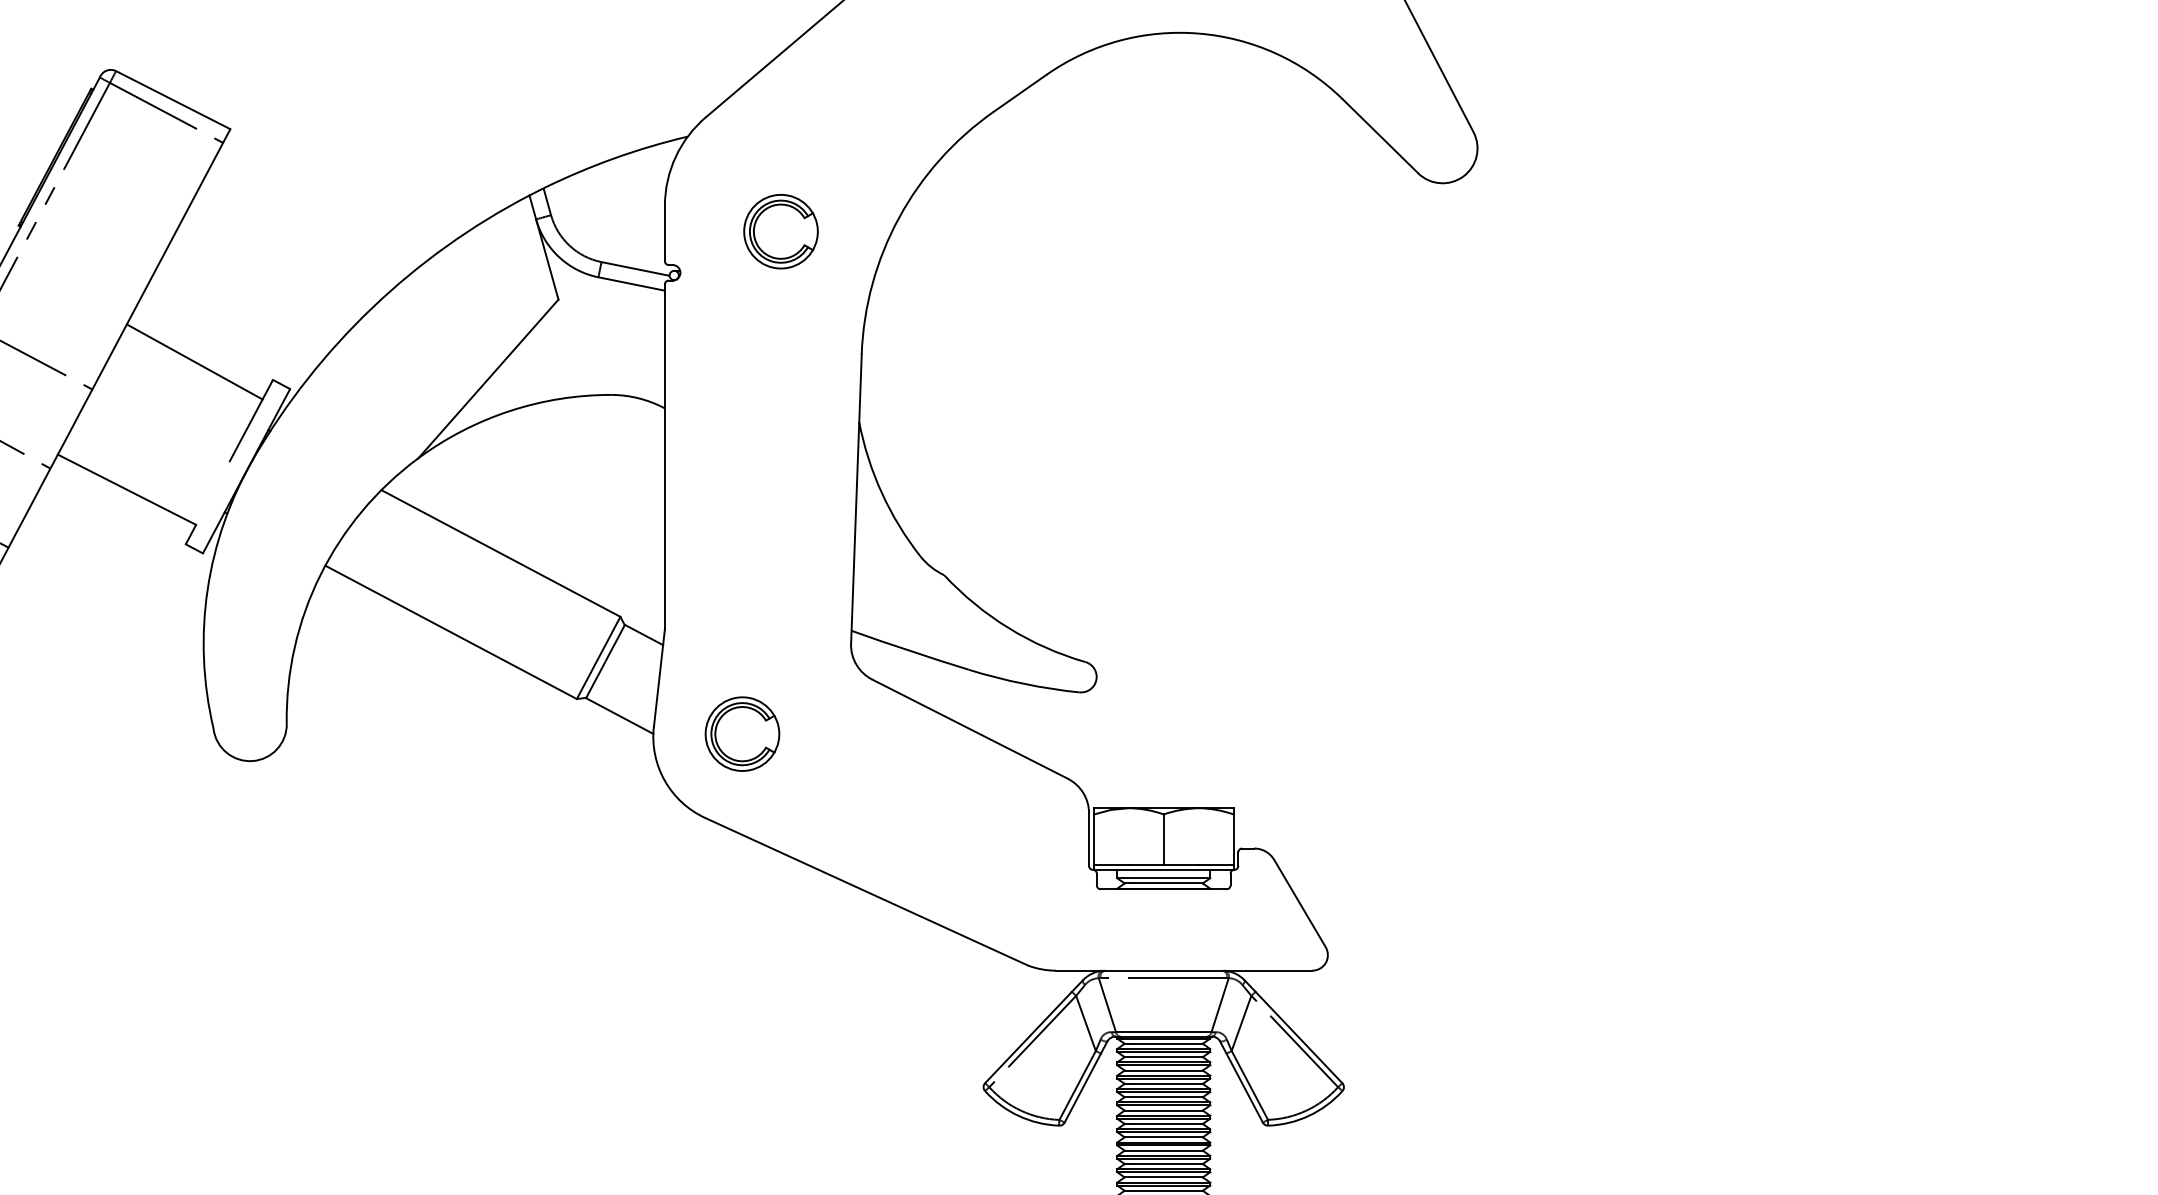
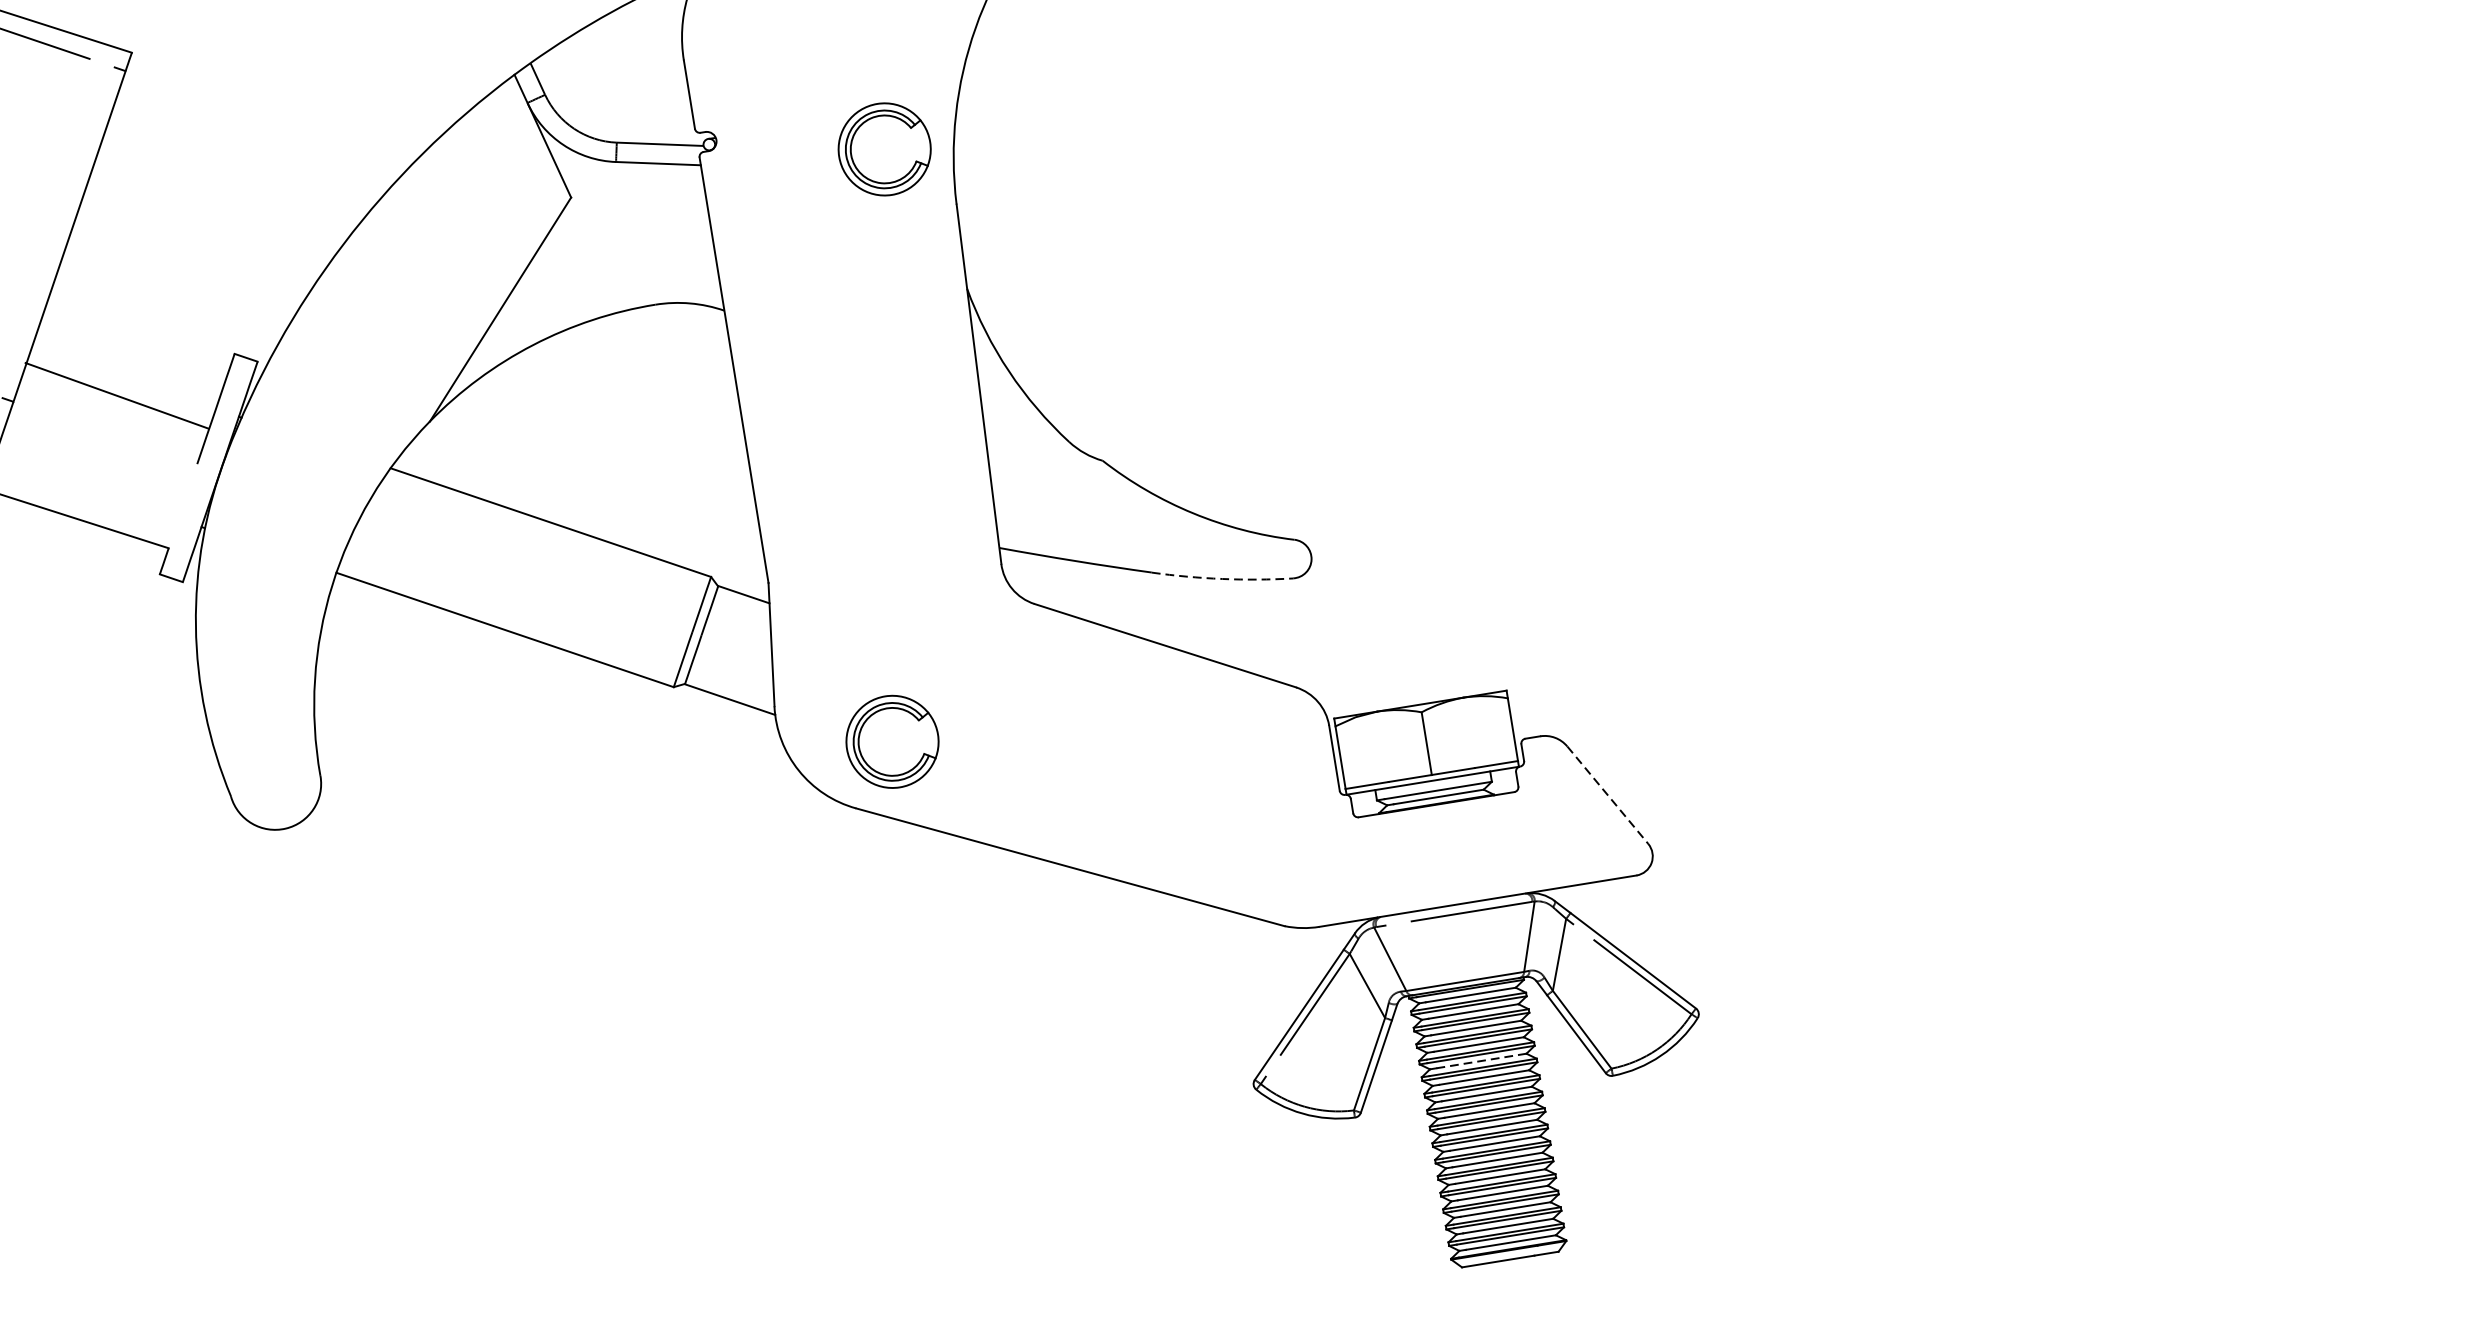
part: (780, 231) -> (884, 149), moved
line: (194, 361) -> (116, 395), moved
arc: (1023, 683) -> (1222, 578), solid -> dashed
part: (742, 733) -> (892, 741), moved
line: (1300, 903) -> (1608, 794), solid -> dashed
line: (1166, 1097) -> (1481, 1061), solid -> dashed

